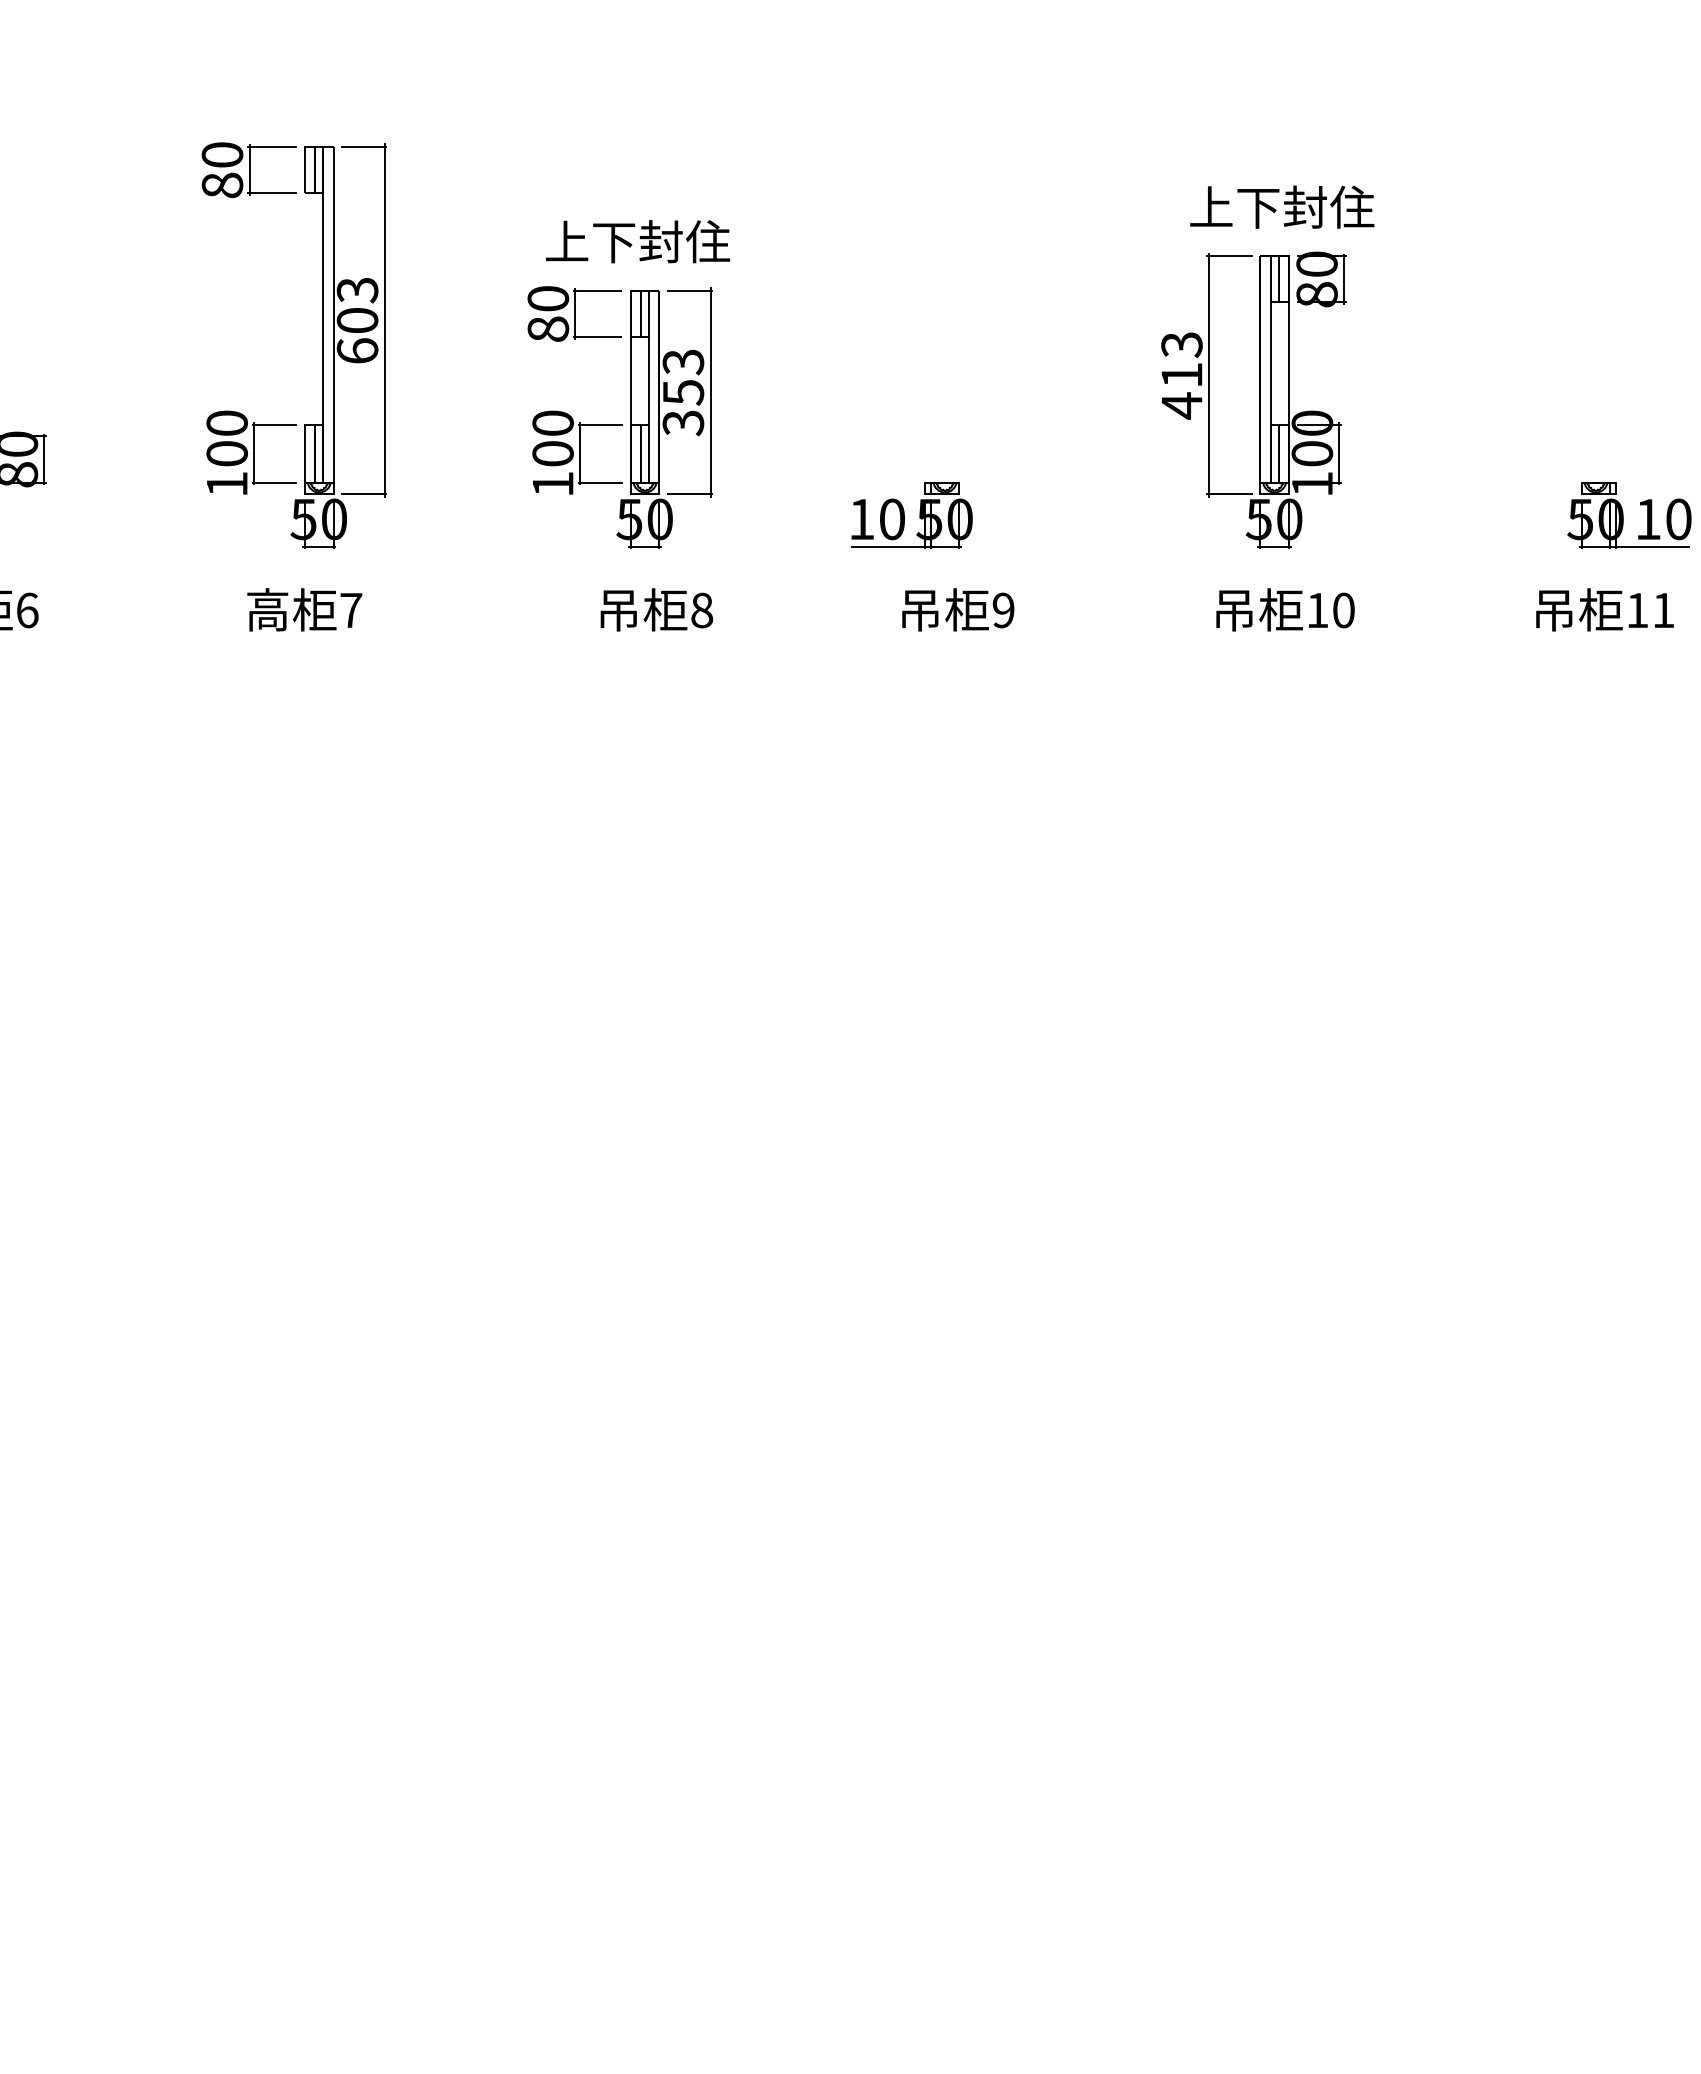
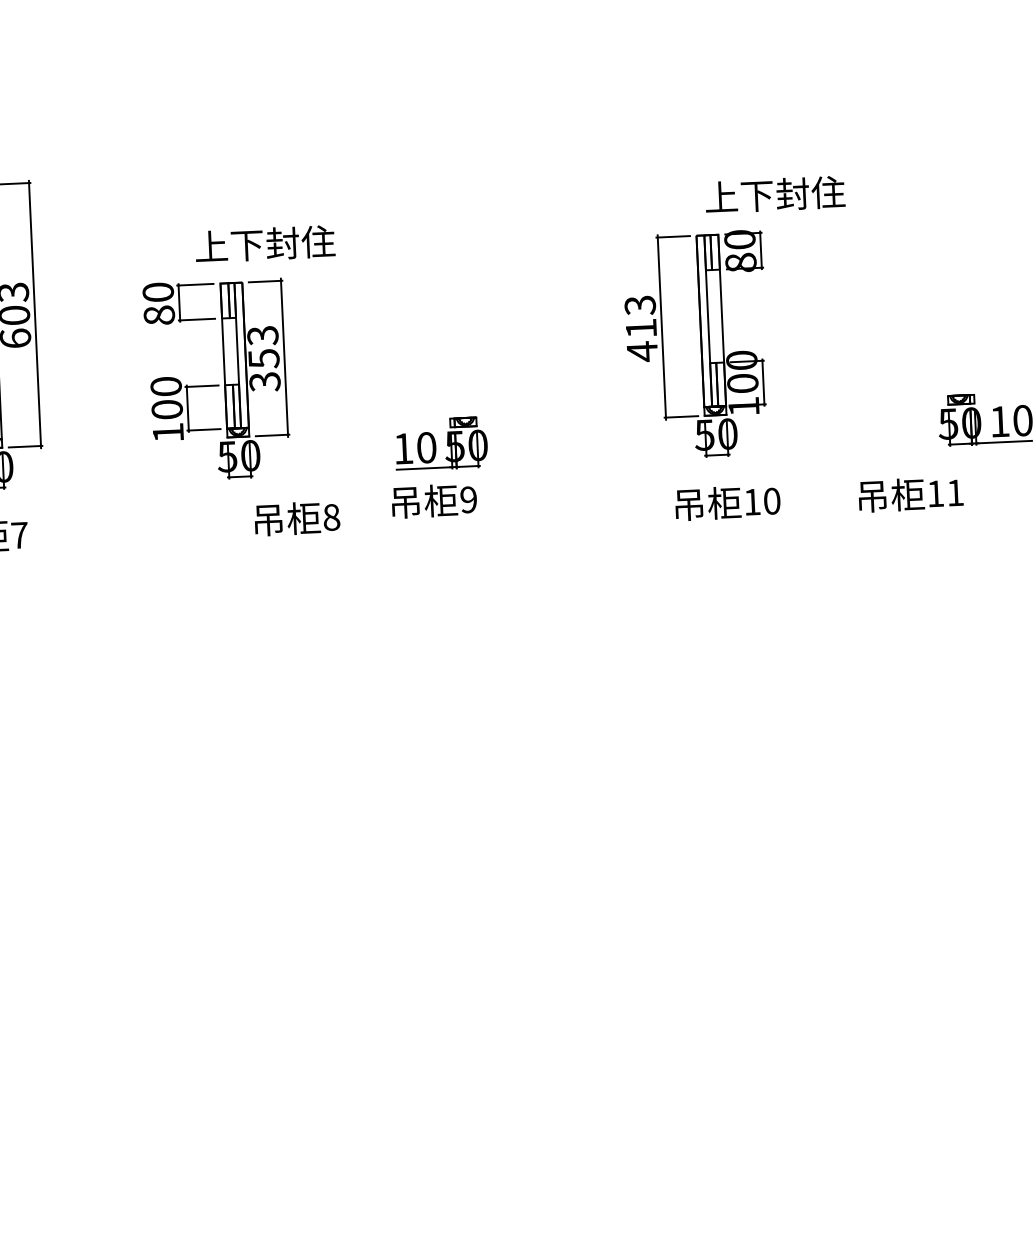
text: (1282, 206) -> (775, 194), moved
text: (637, 241) -> (264, 244), moved
text: (656, 609) -> (297, 518), moved
text: (958, 609) -> (434, 500), moved
text: (1604, 609) -> (910, 494), moved

